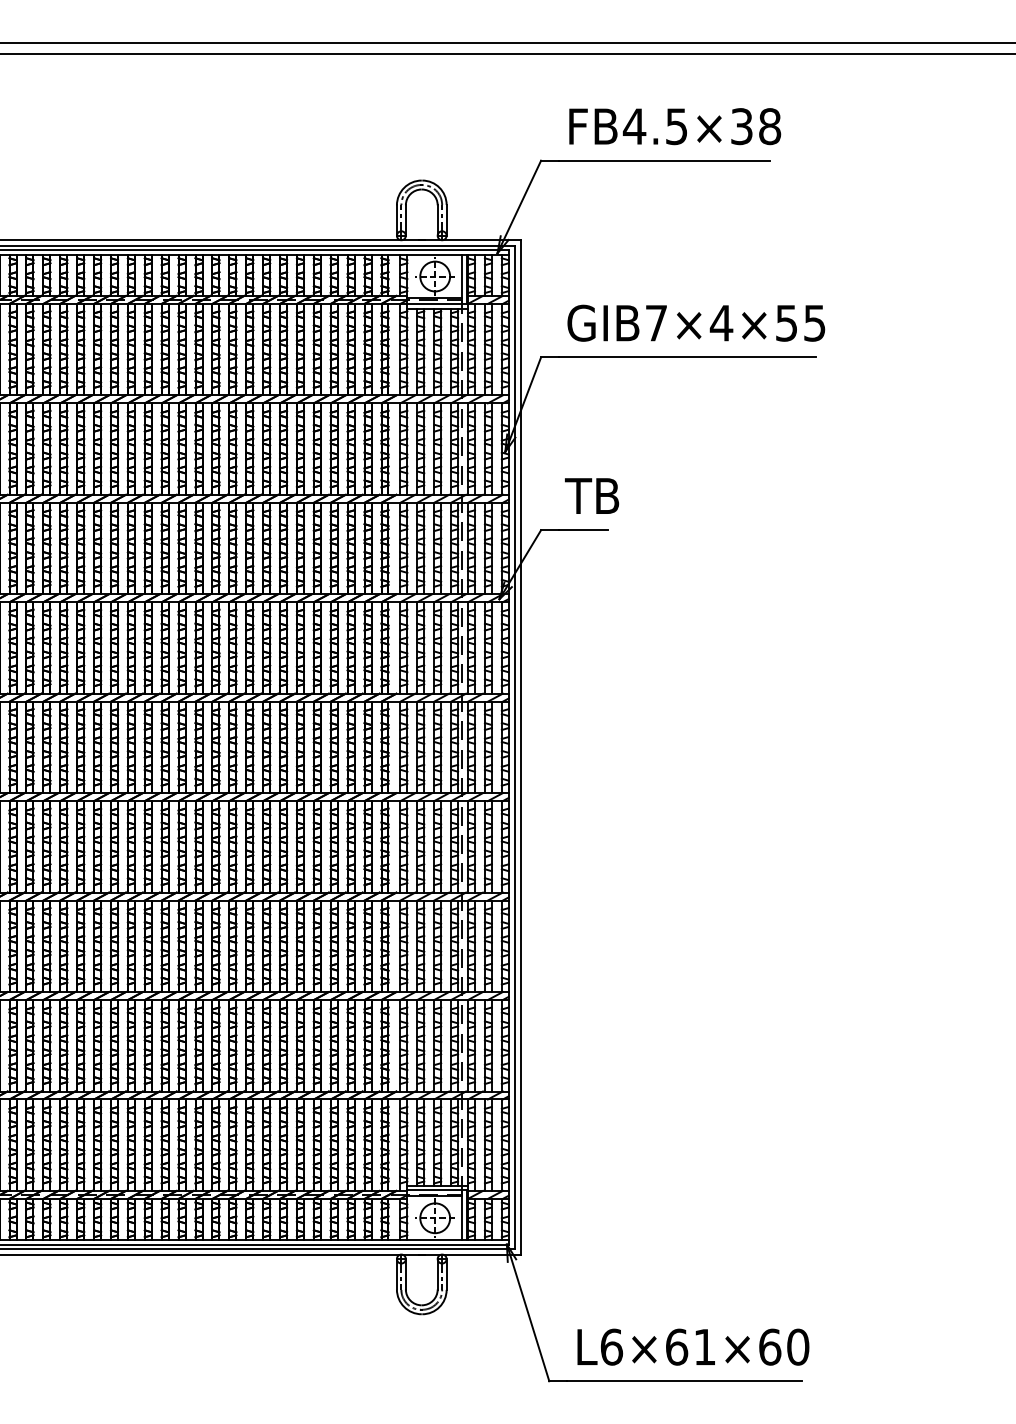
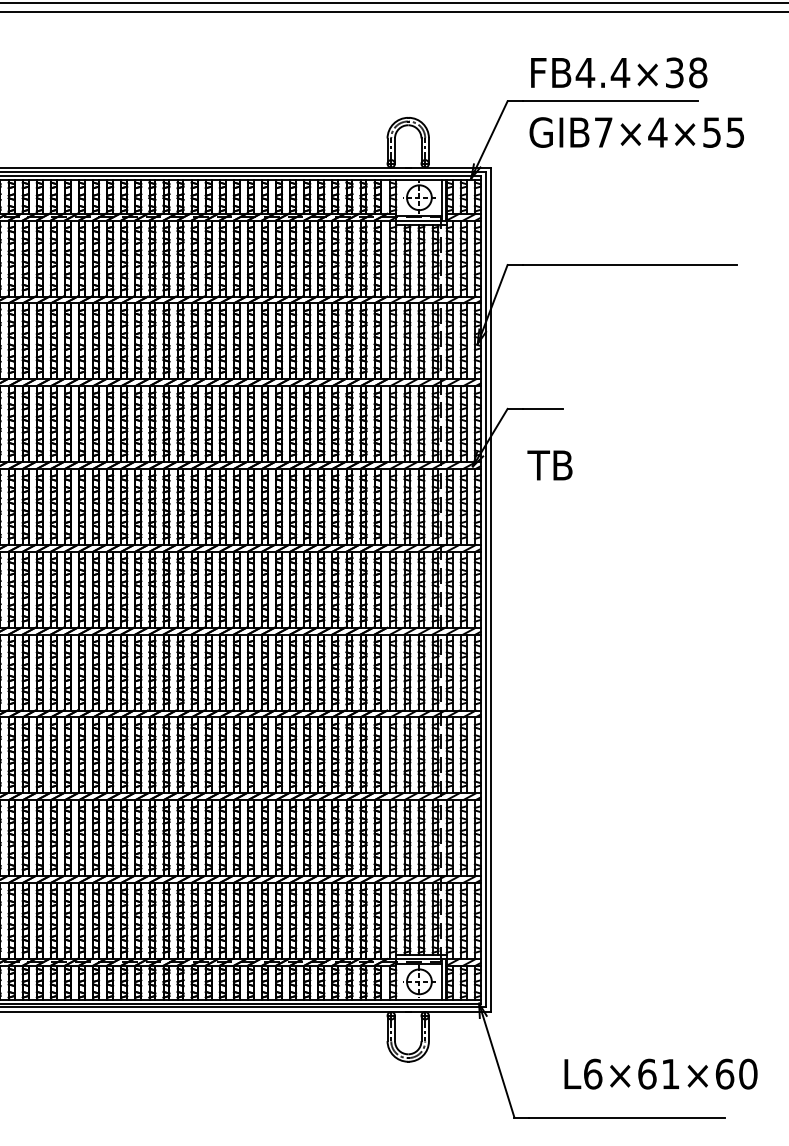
text: (676, 126) -> (620, 72), FB4.5×38 -> FB4.4×38
text: (696, 322) -> (636, 131), moved
text: (592, 495) -> (550, 464), moved
text: (693, 1346) -> (661, 1073), moved

